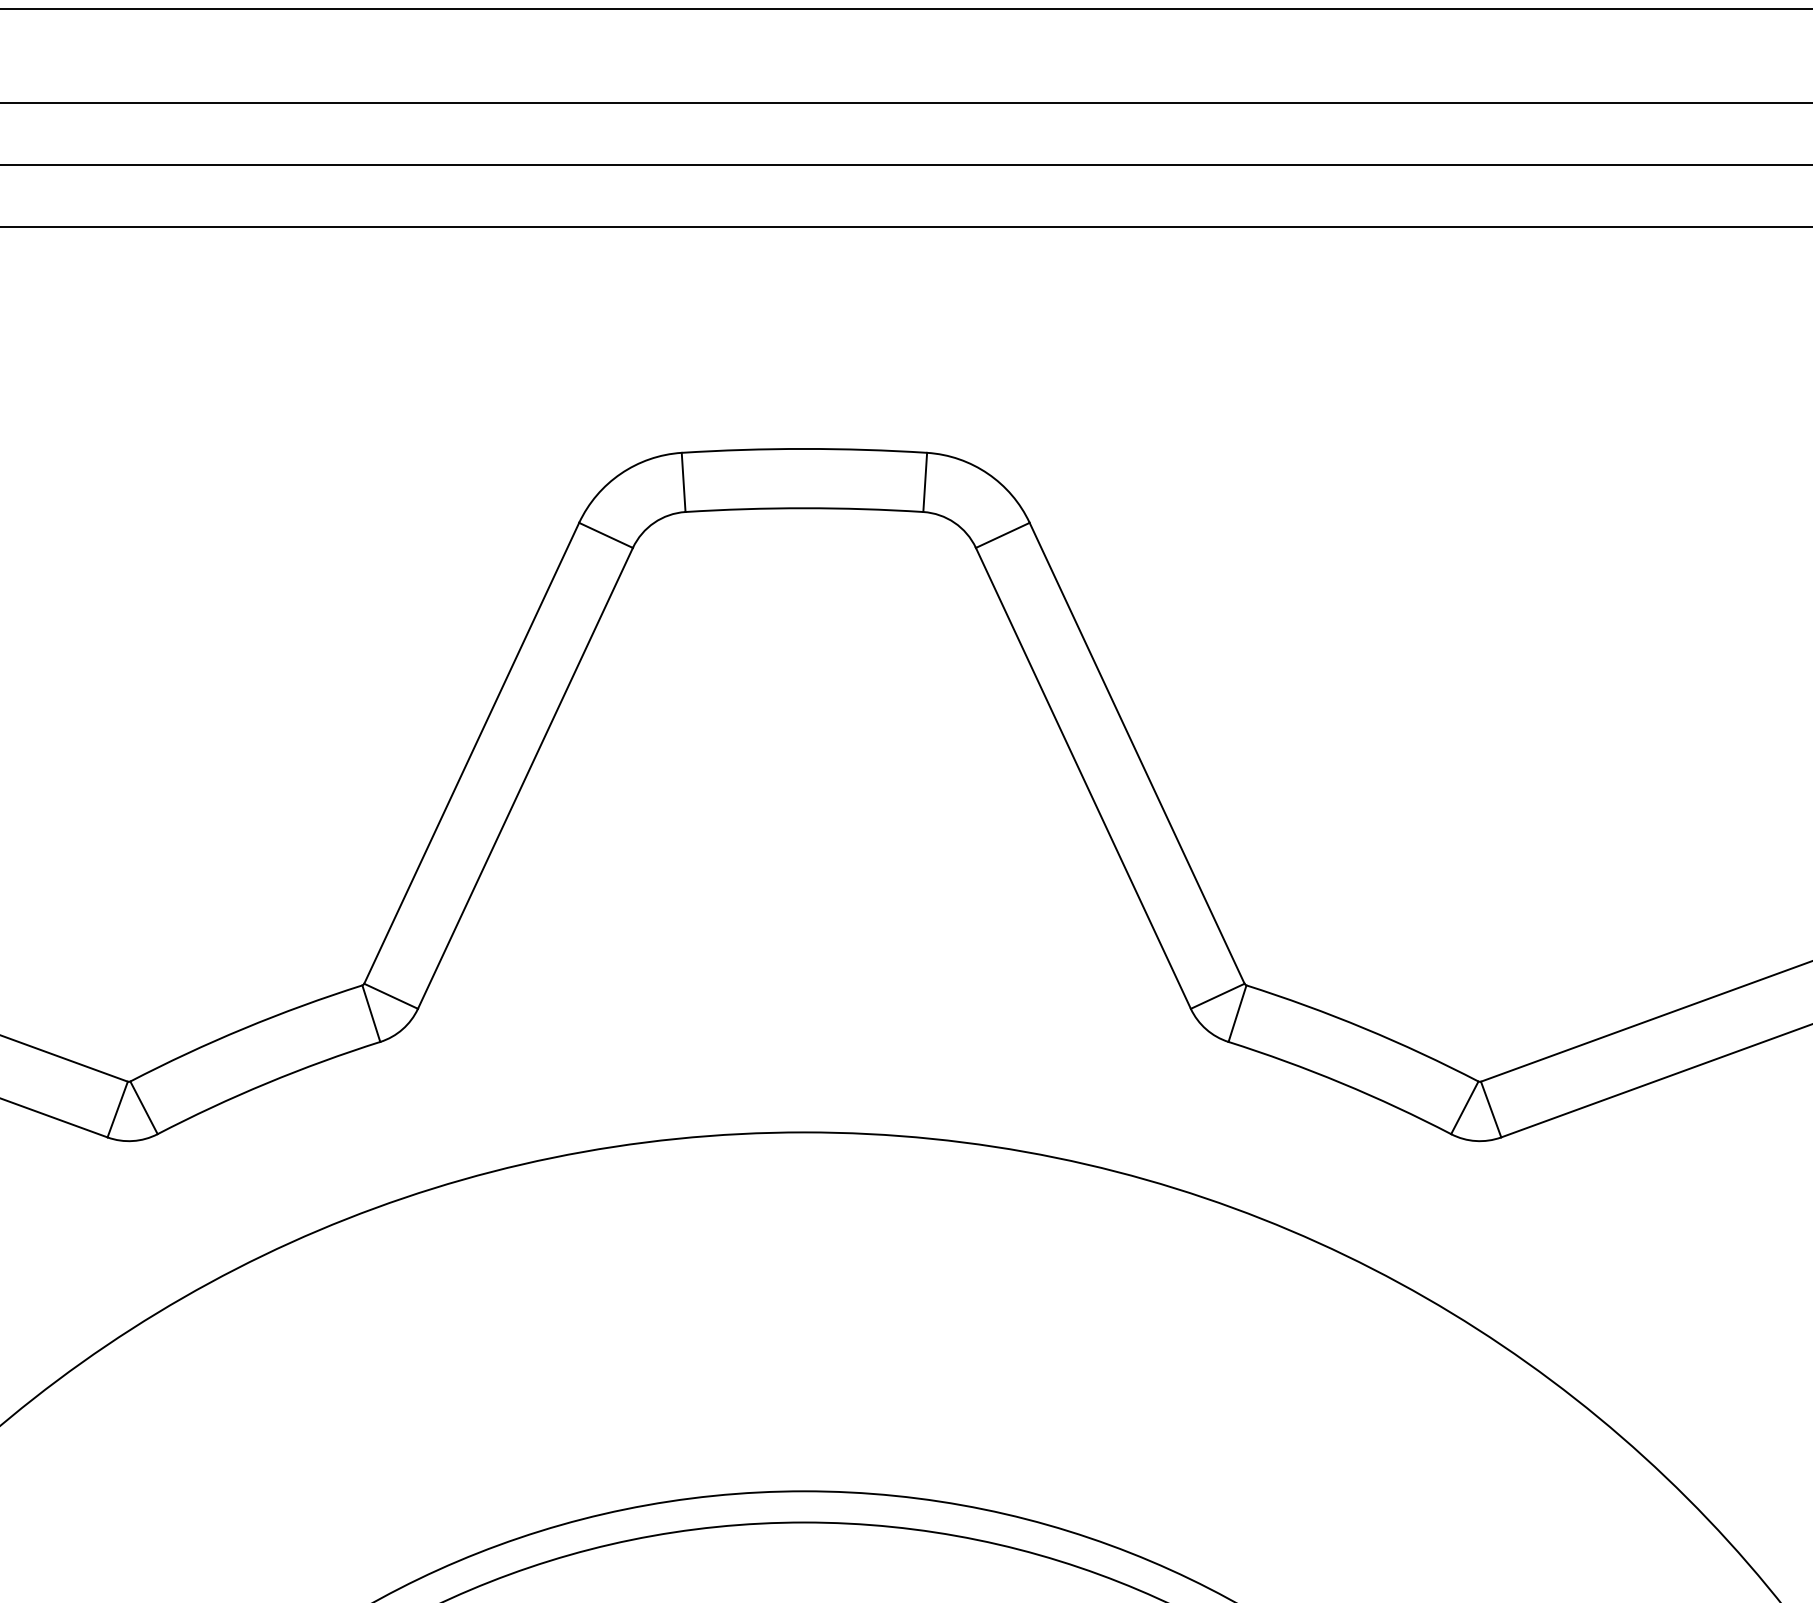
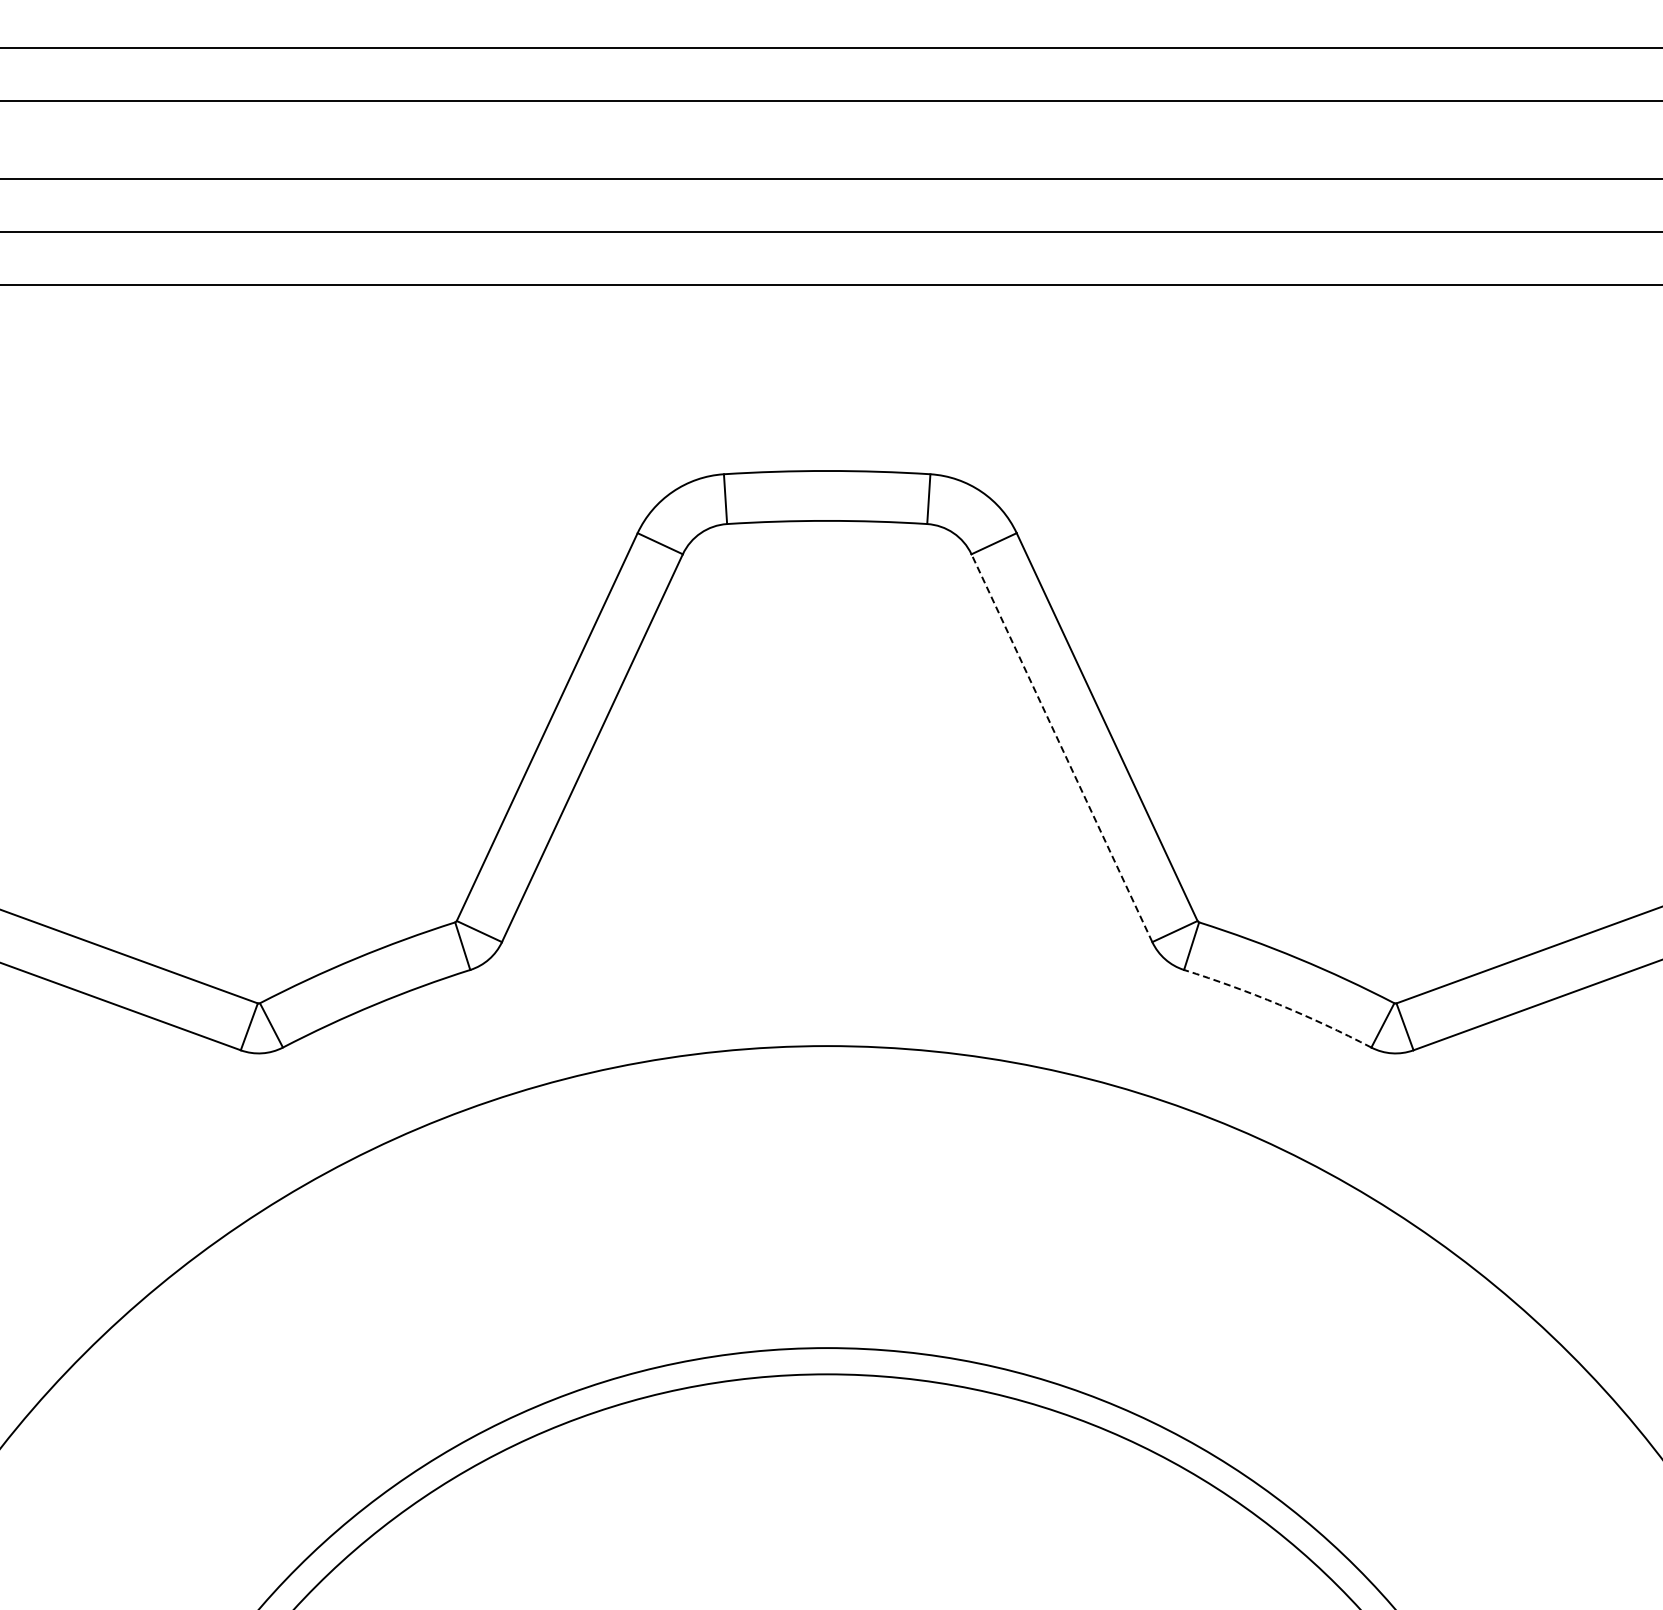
line: (1082, 778) -> (1061, 748), solid -> dashed
arc: (1341, 1082) -> (1279, 1004), solid -> dashed

